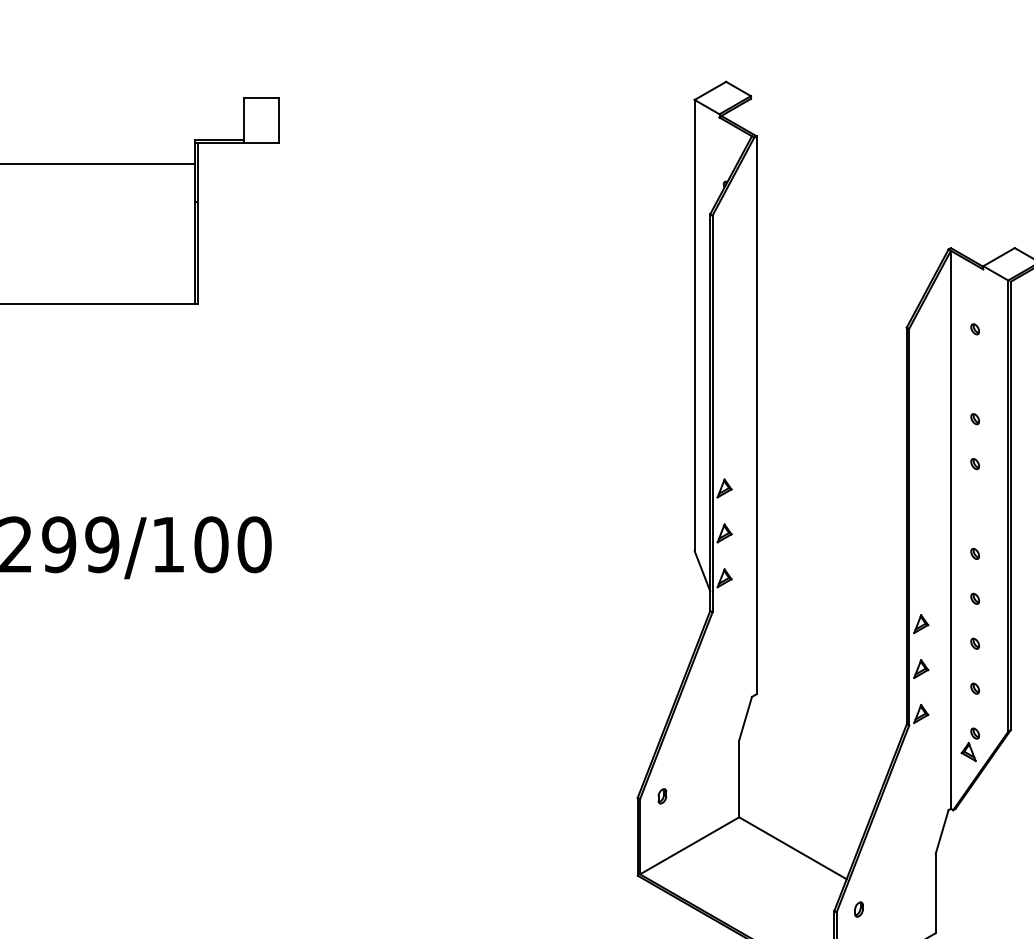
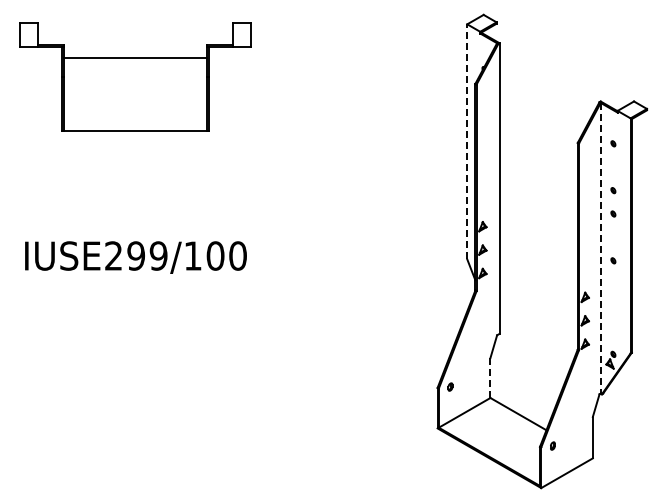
line: (695, 324) -> (467, 141), solid -> dashed
line: (950, 530) -> (600, 248), solid -> dashed
part: (975, 597) -> (613, 283), removed
part: (975, 643) -> (613, 307), removed
part: (975, 687) -> (613, 330), removed
line: (739, 779) -> (490, 378), solid -> dashed

